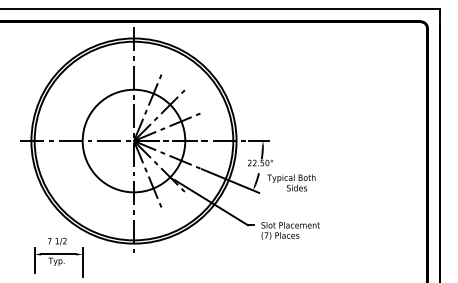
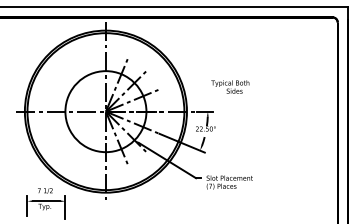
text: (291, 182) -> (230, 86), moved

